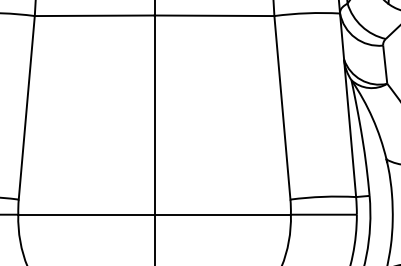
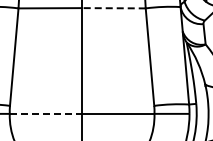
line: (213, 16) -> (113, 8), solid -> dashed
line: (87, 213) -> (46, 113), solid -> dashed

